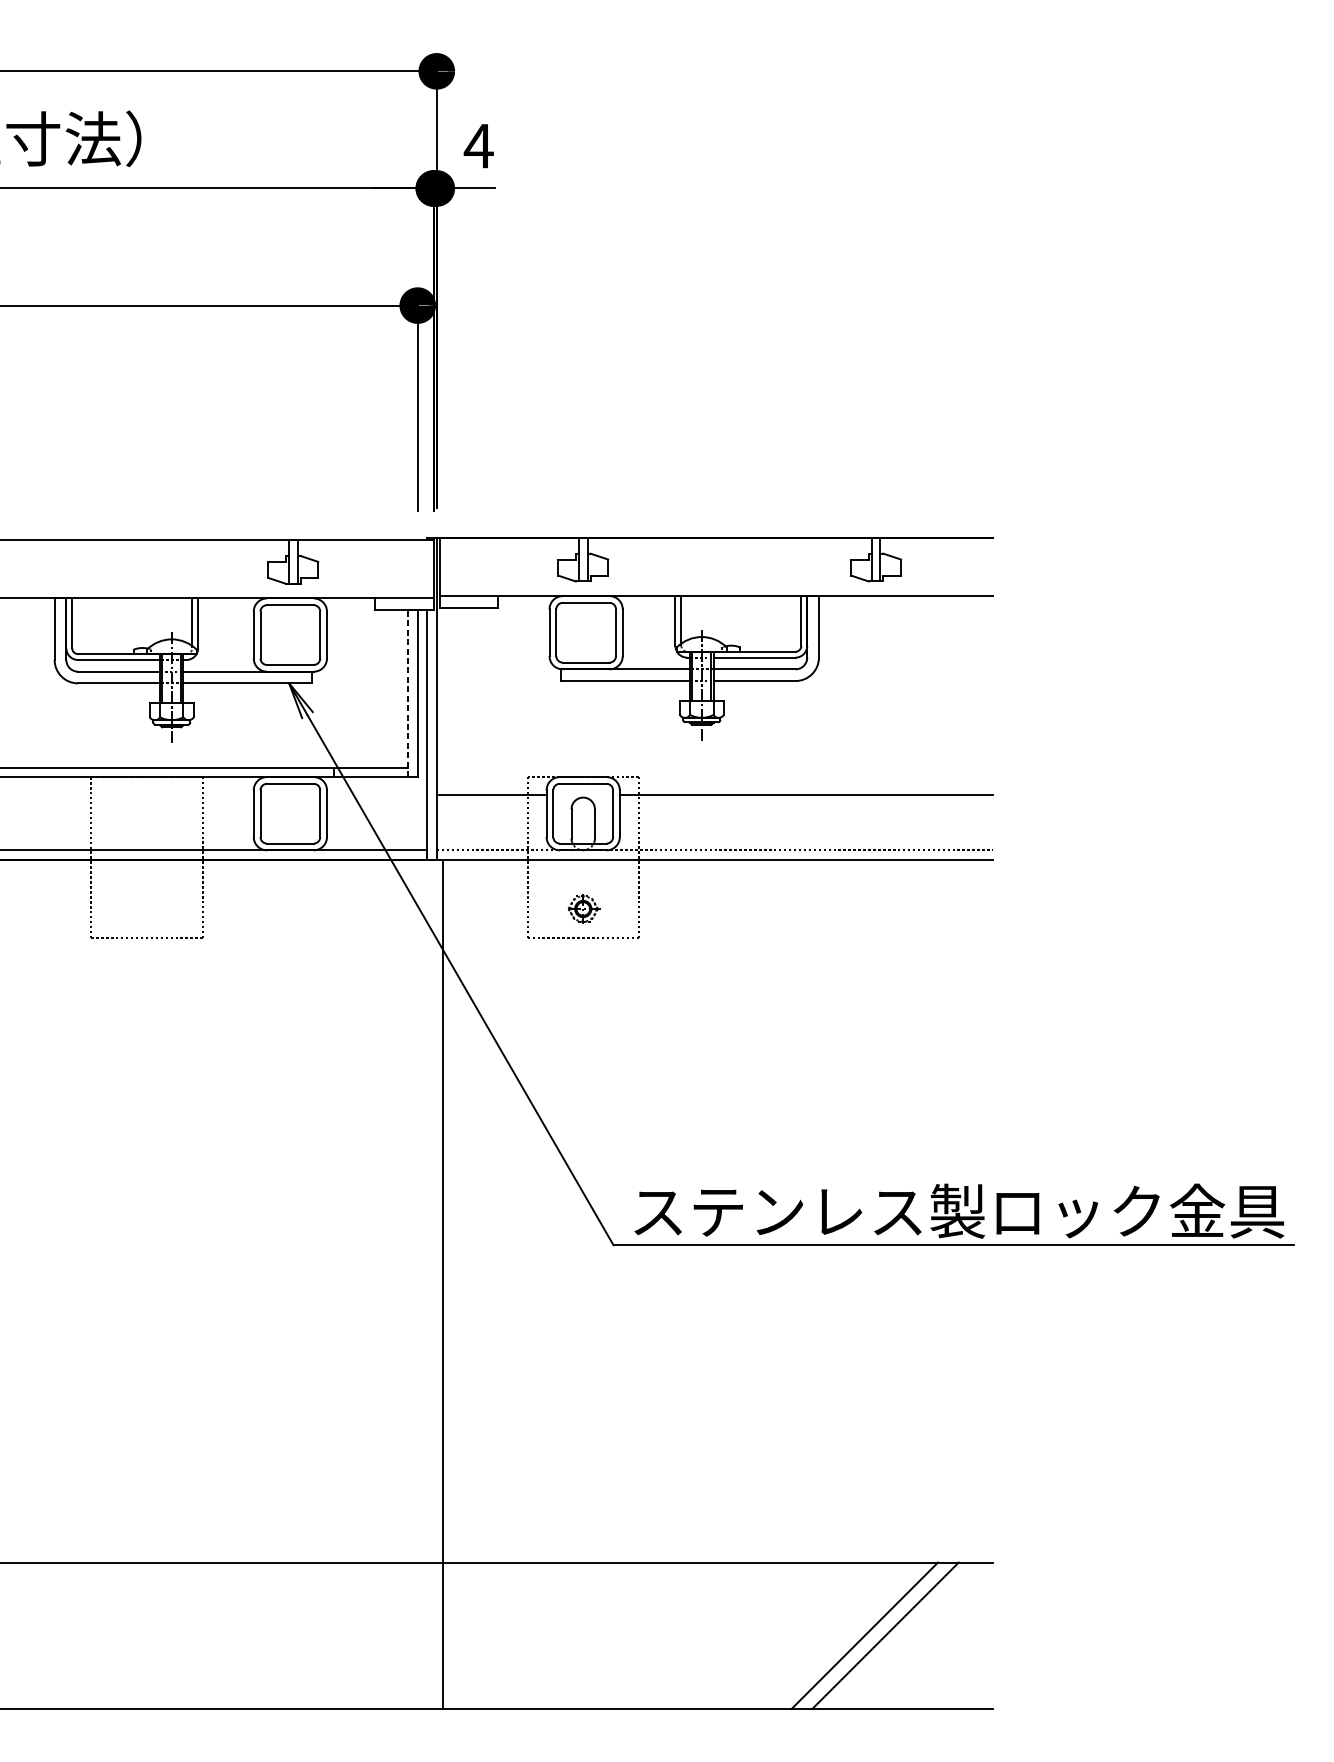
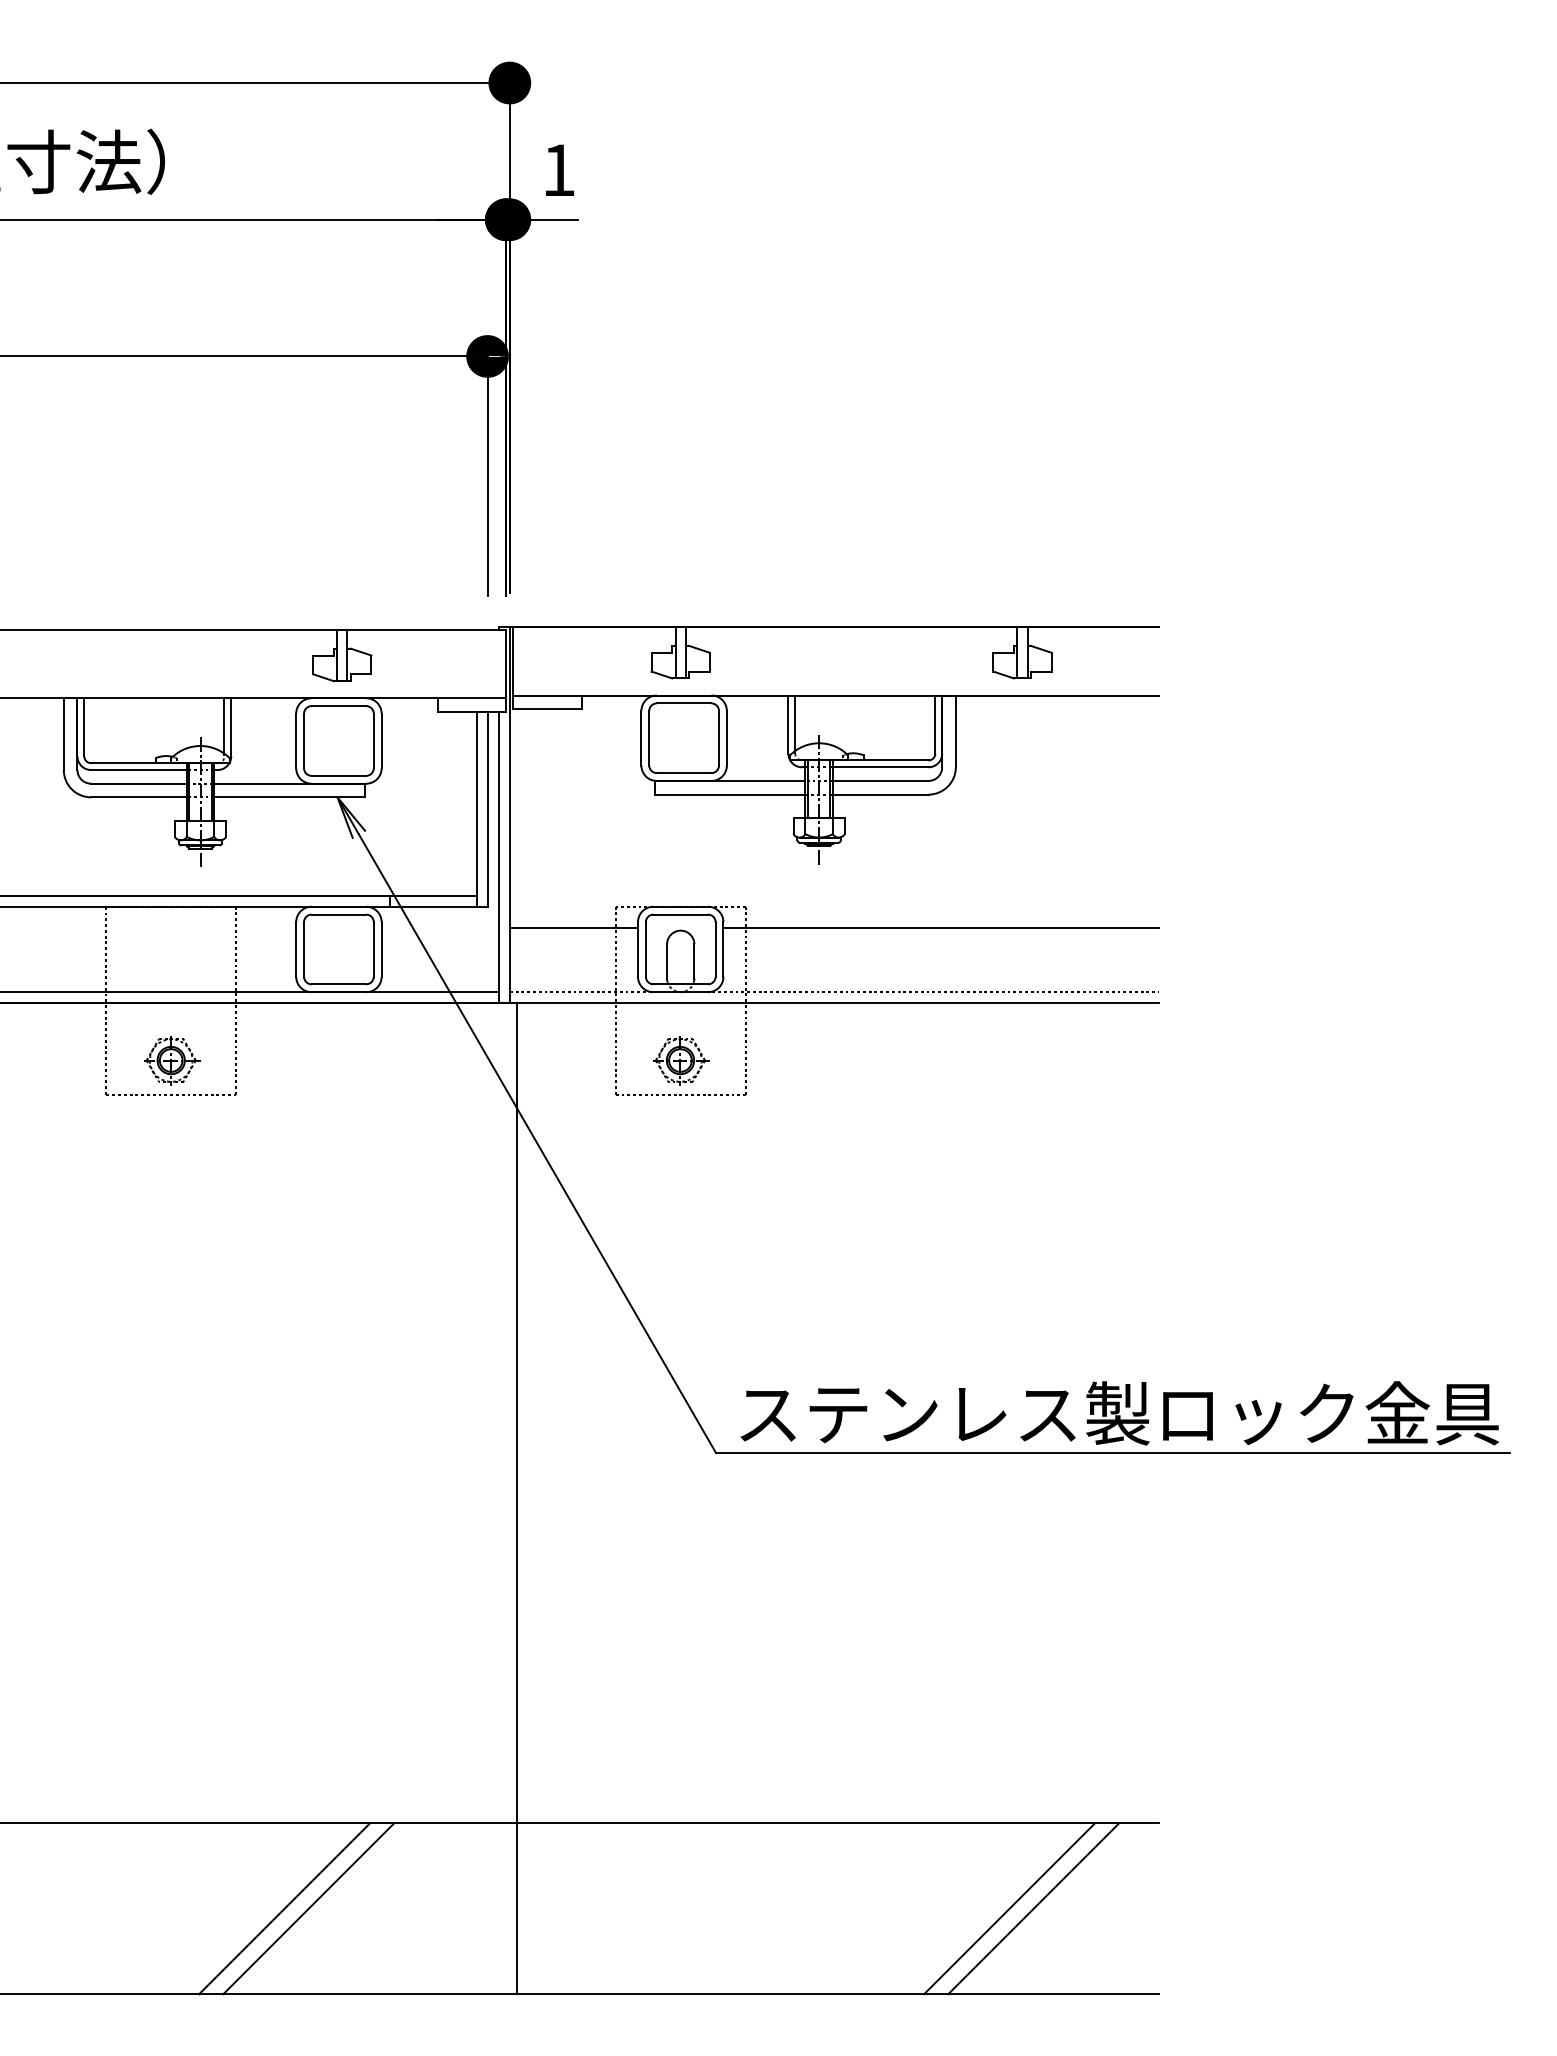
text: (478, 145) -> (558, 169), 4 -> 1
line: (408, 692) -> (476, 808), dashed -> solid
part: (147, 908) -> (172, 1060), added
part: (583, 908) -> (681, 1060), size x1.43
line: (243, 1635) -> (284, 1908), added
line: (264, 1635) -> (308, 1908), added

